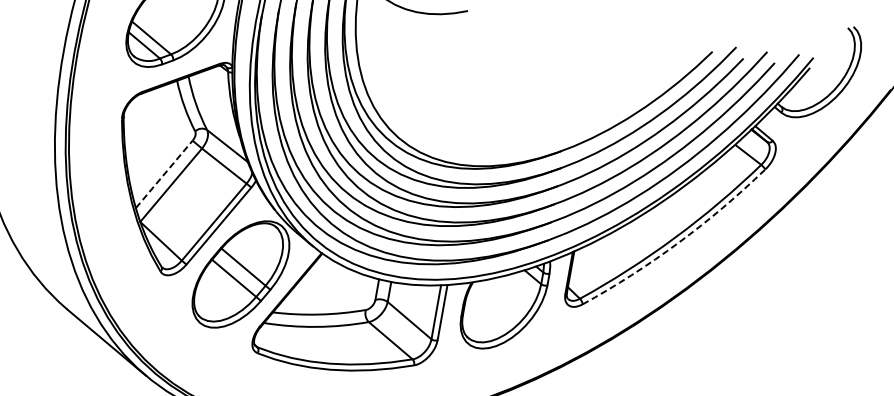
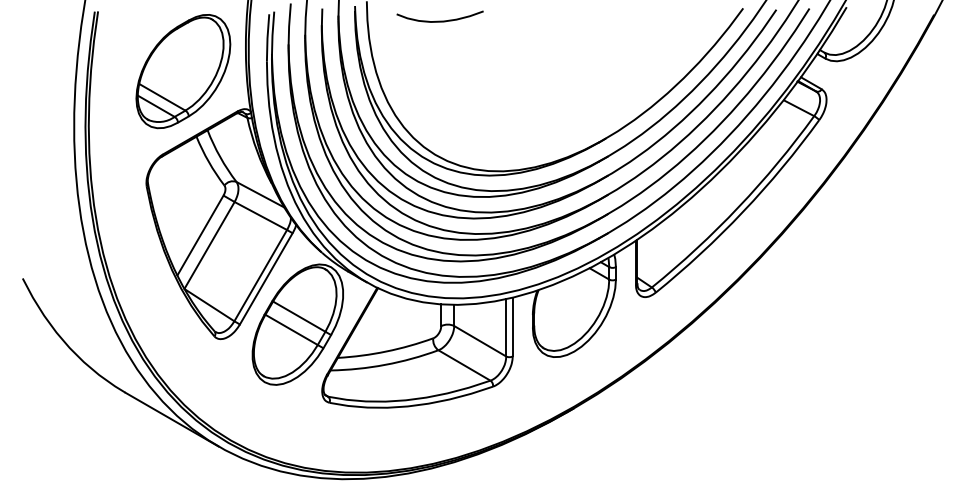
line: (164, 174) -> (200, 235), dashed -> solid
arc: (678, 242) -> (743, 211), dashed -> solid

